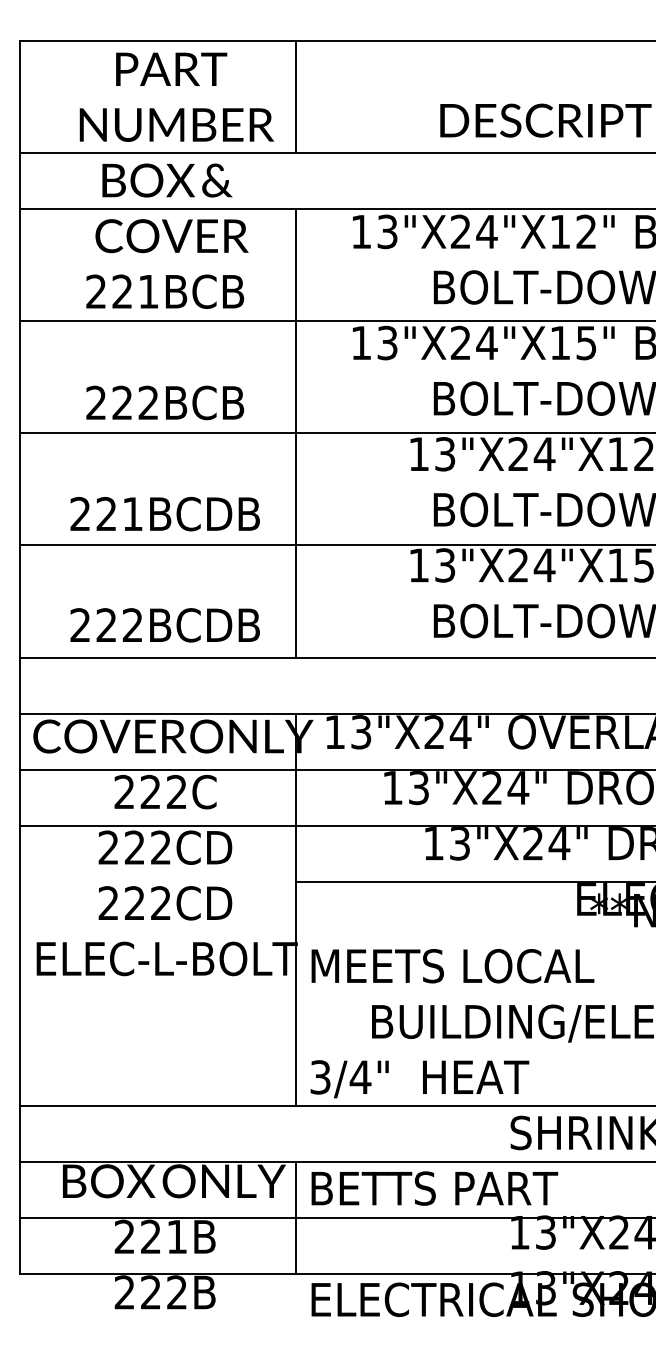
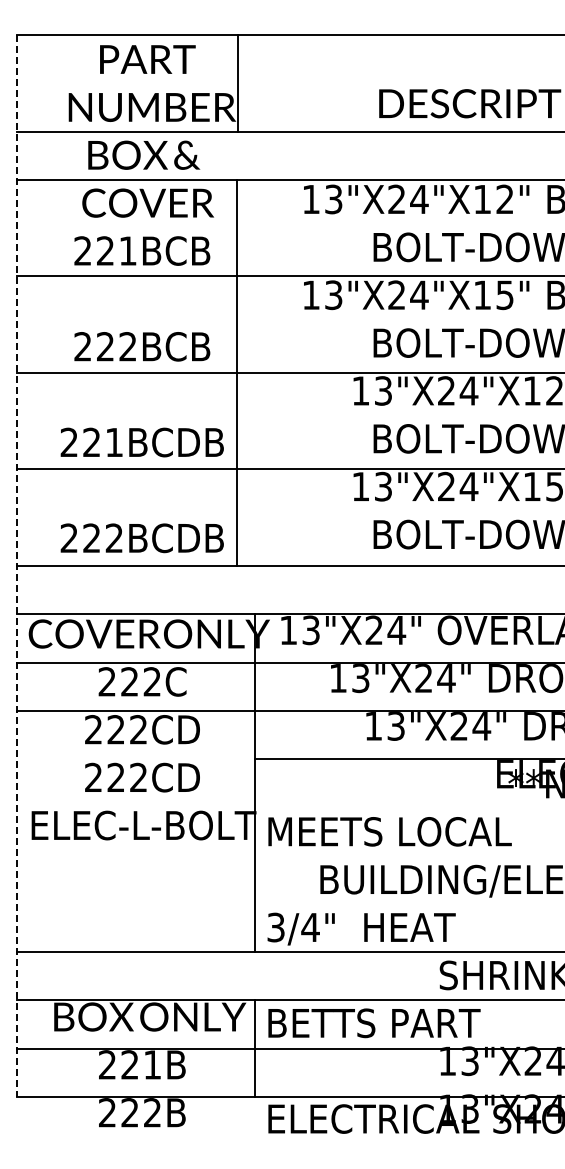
line: (295, 97) -> (237, 83), moved
line: (295, 432) -> (236, 372), moved
line: (19, 658) -> (16, 566), solid -> dashed

